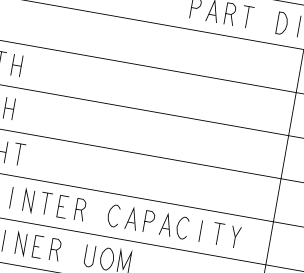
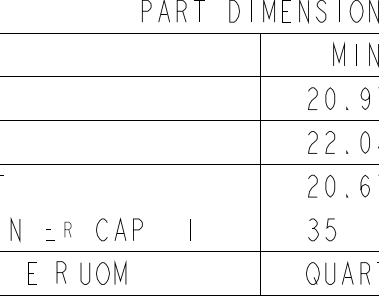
part: (79, 209) -> (67, 229), size x0.7
part: (174, 226) -> (163, 229), removed
line: (217, 233) -> (207, 229), removed
part: (234, 236) -> (224, 229), removed
line: (21, 243) -> (15, 273), removed
part: (55, 249) -> (61, 272), moved

